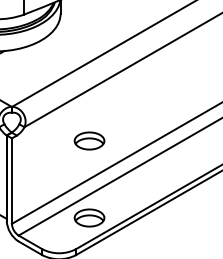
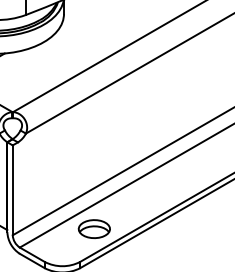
part: (88, 140) -> (93, 147), removed

